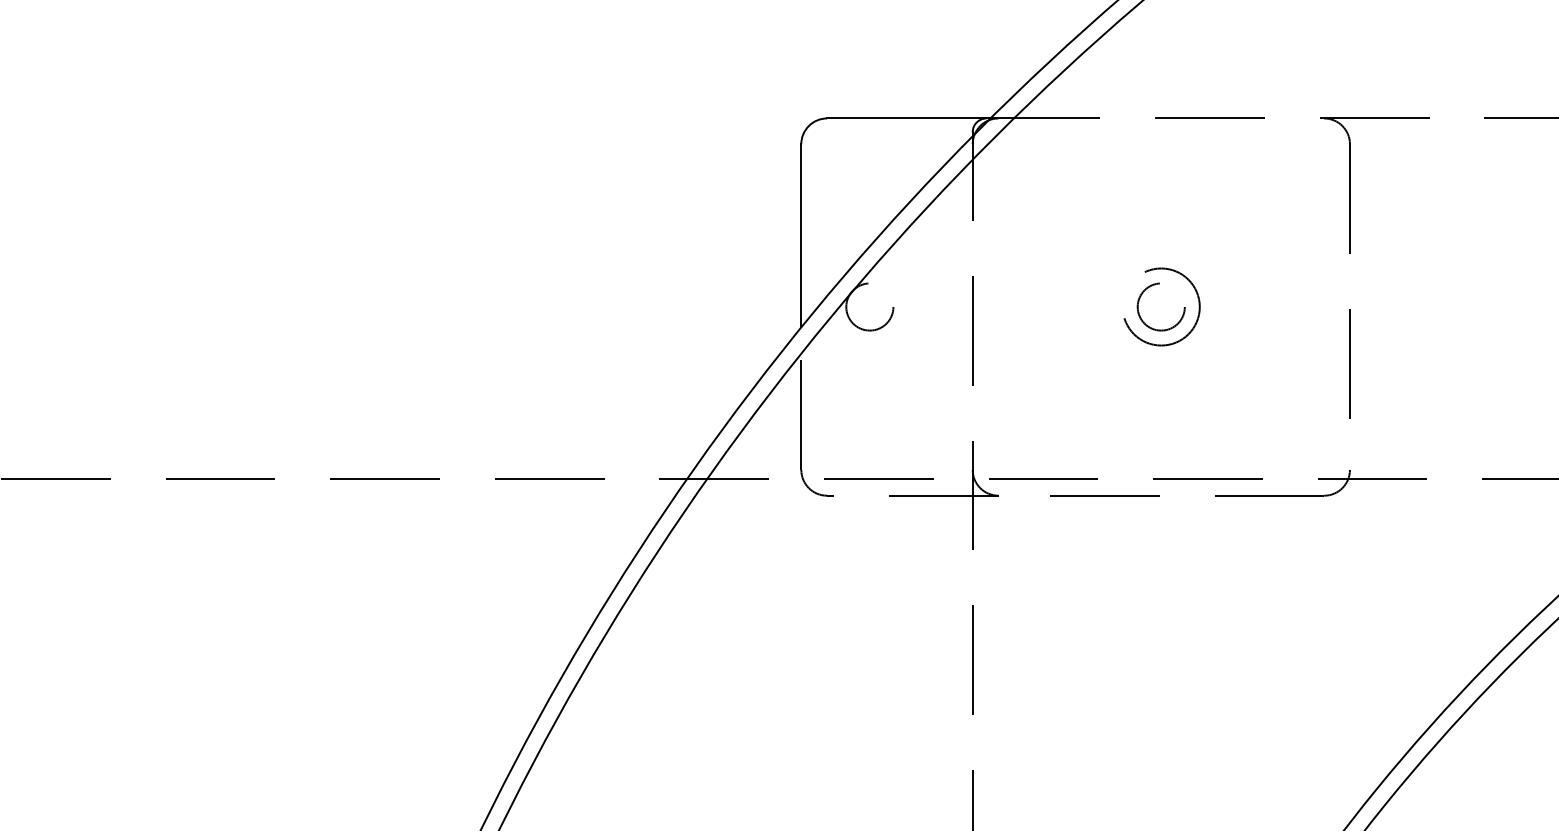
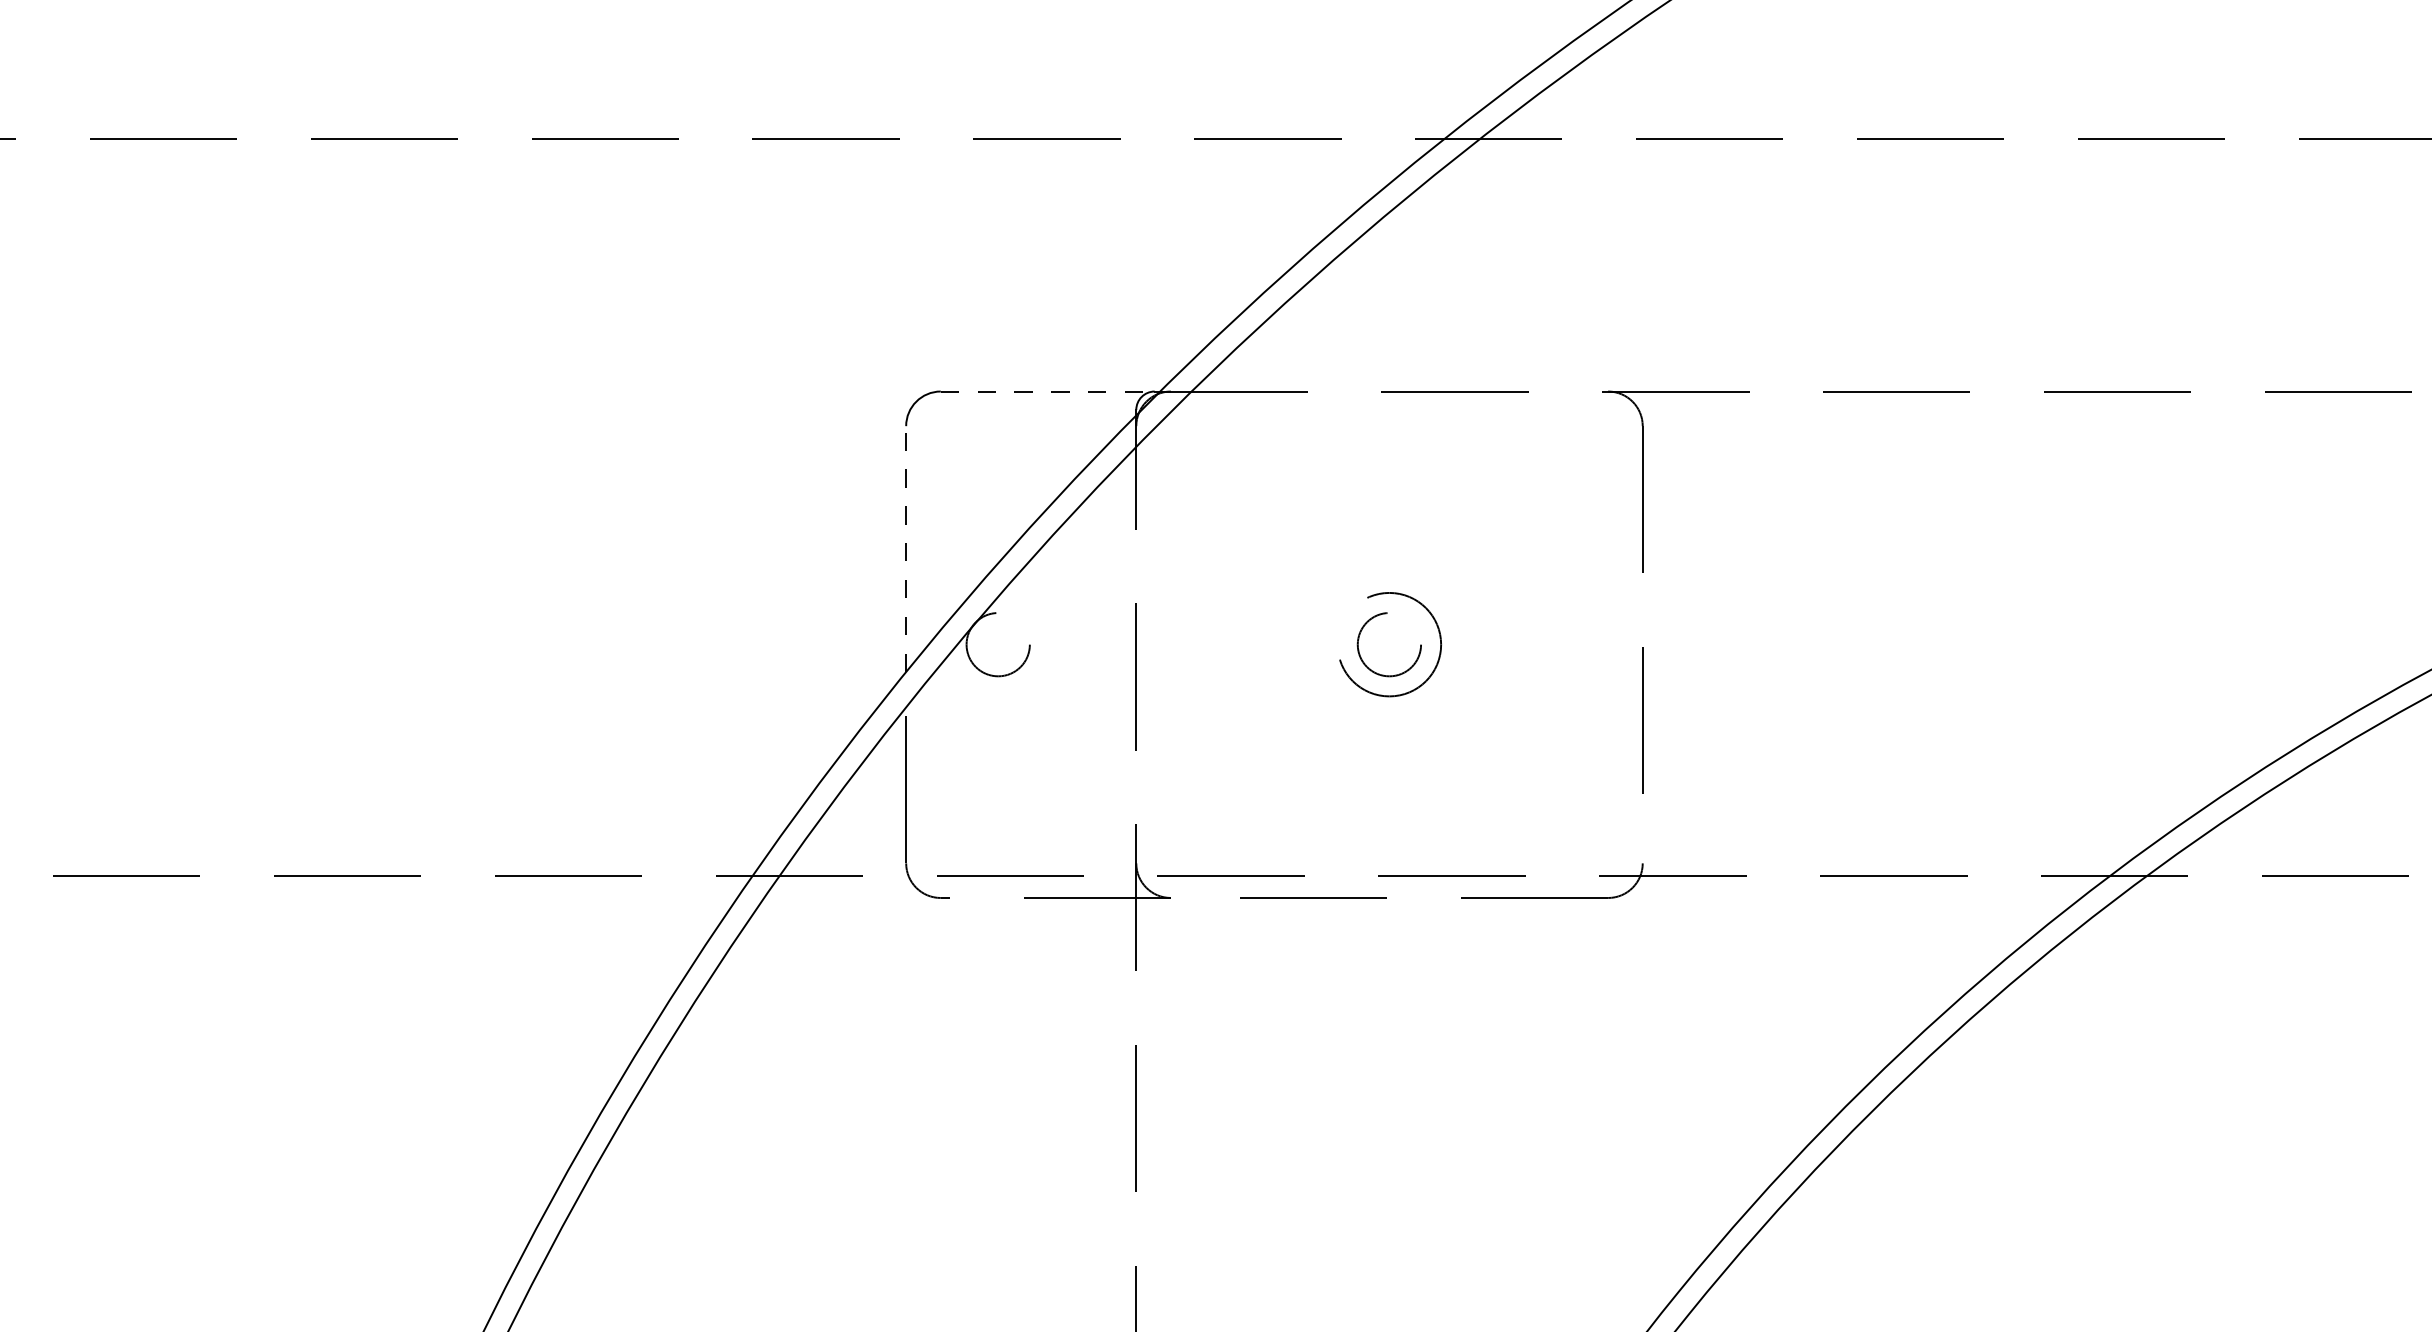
line: (906, 118) -> (1047, 391), solid -> dashed
line: (801, 236) -> (906, 549), solid -> dashed

